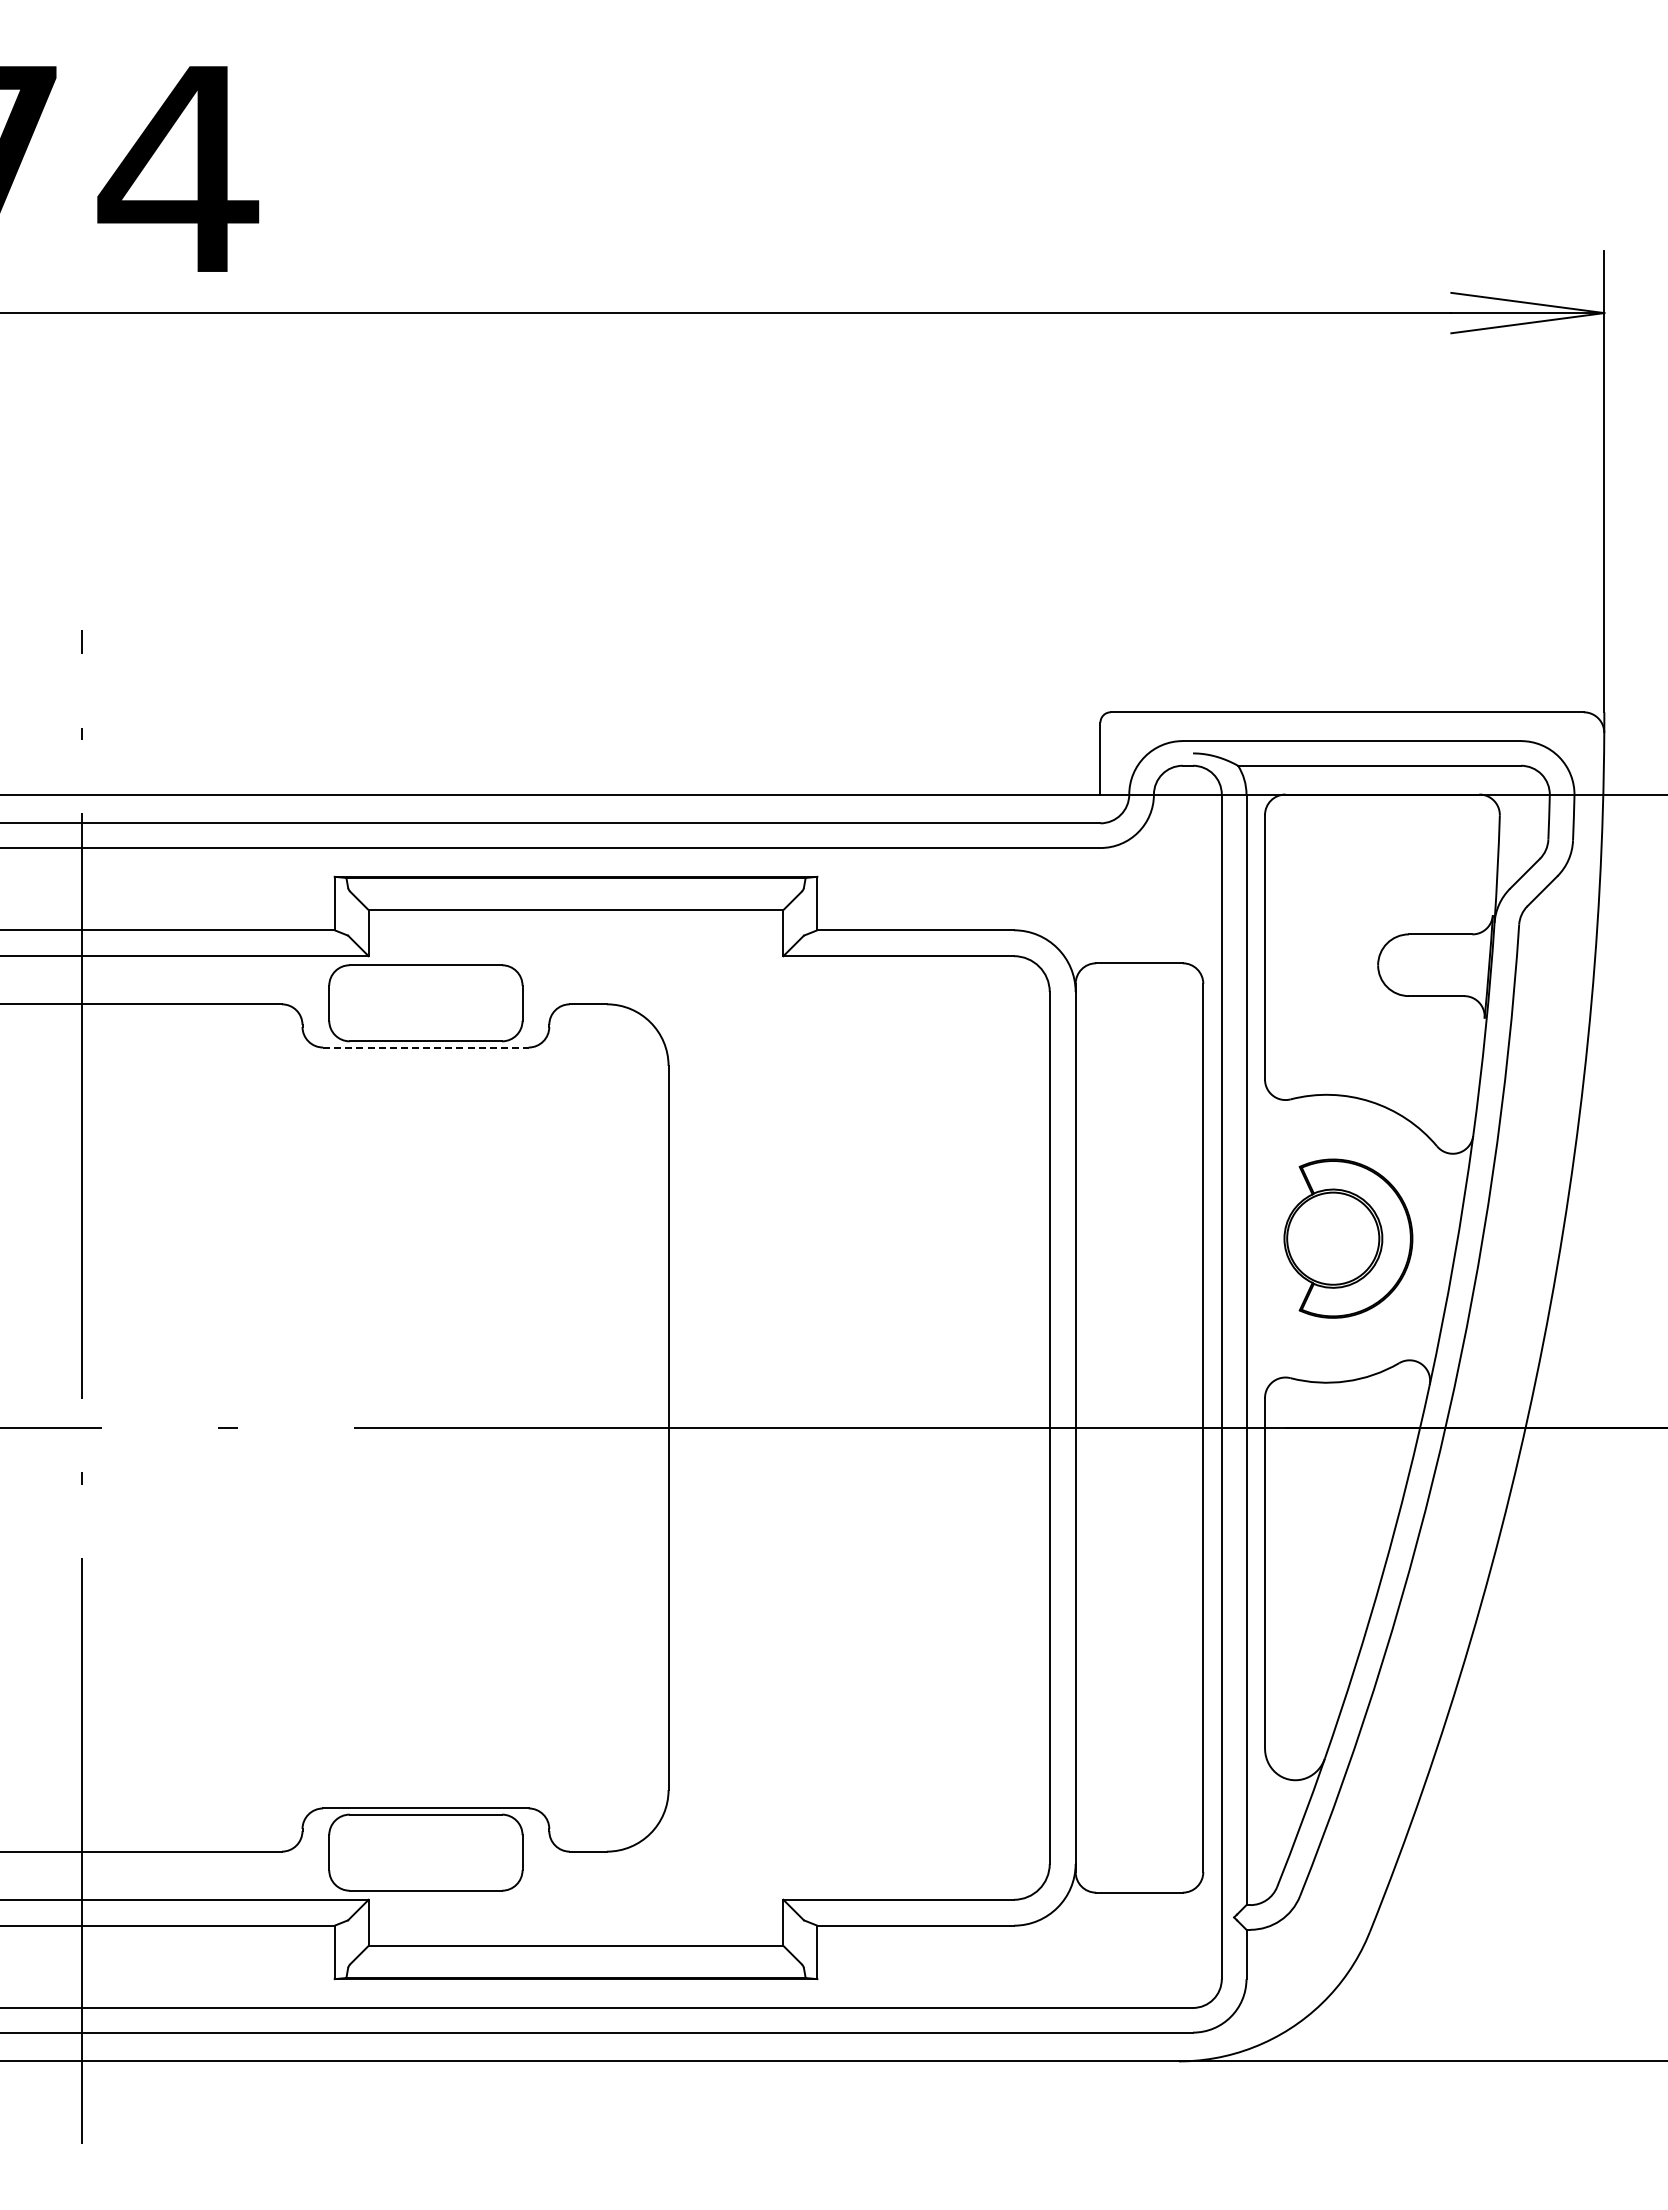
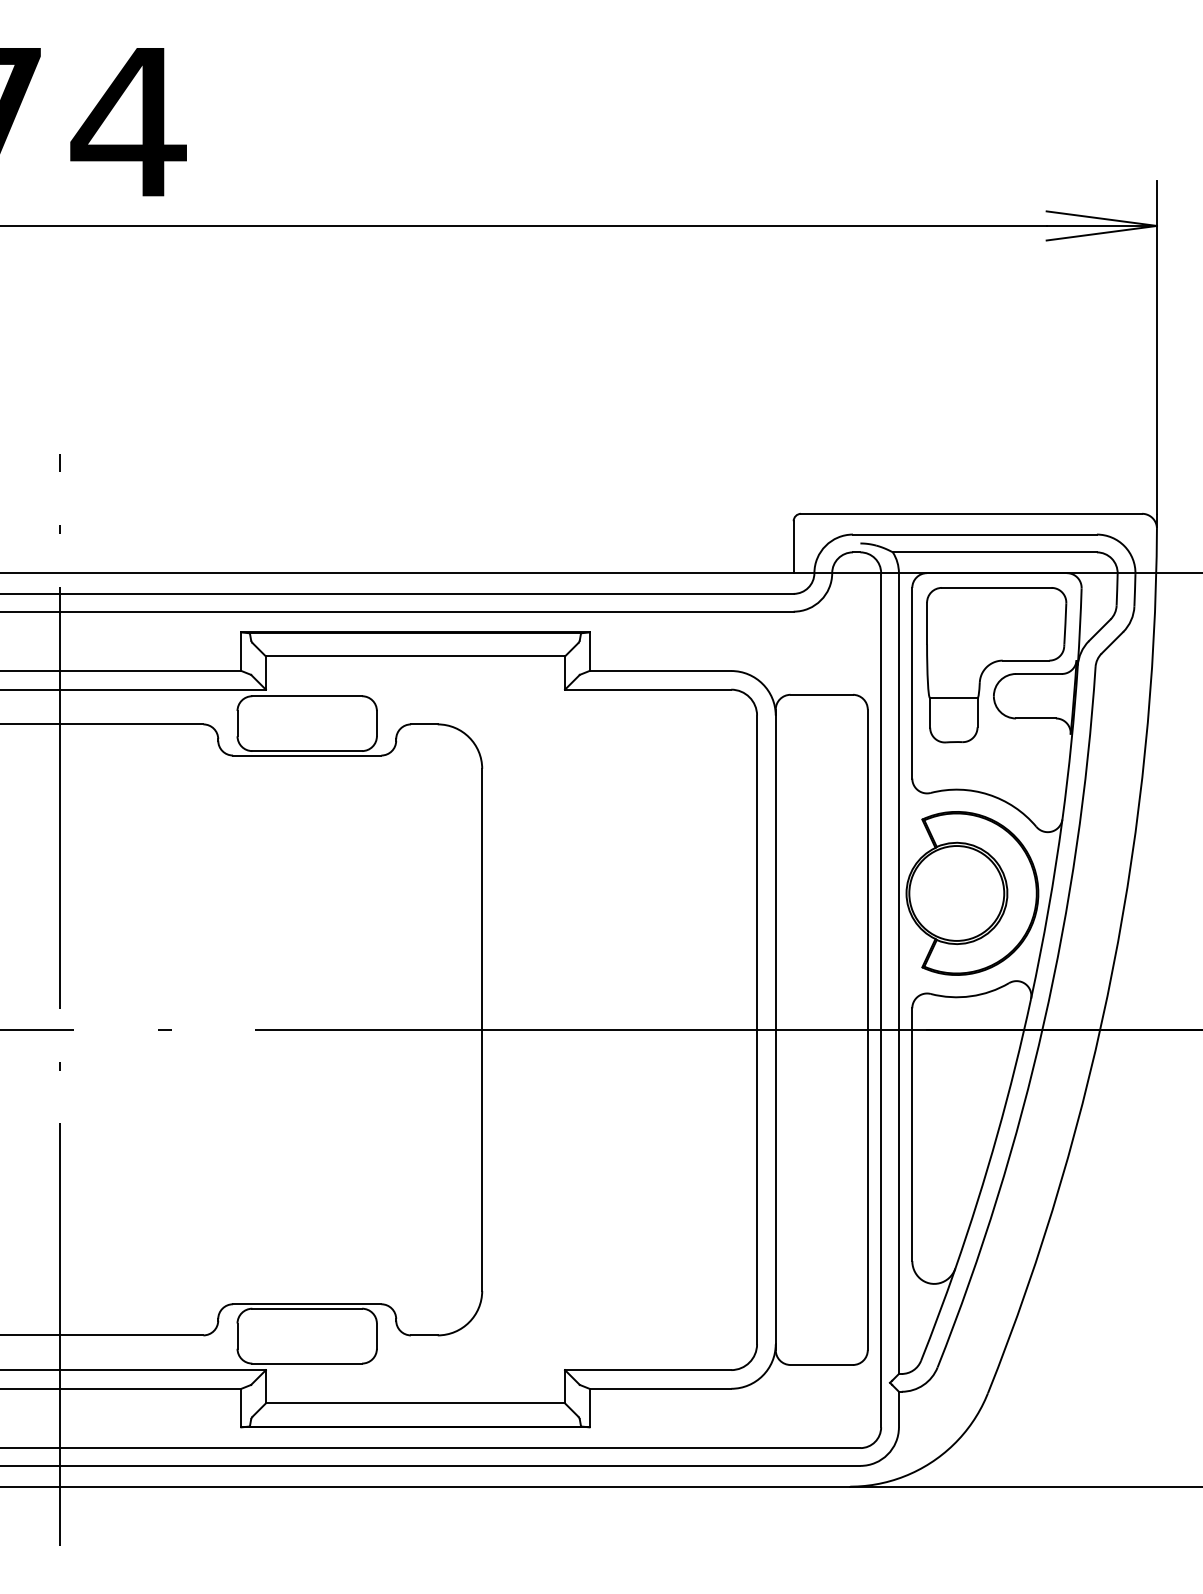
part: (1381, 922) -> (996, 665), added
line: (425, 1047) -> (306, 755), dashed -> solid
part: (1348, 1238) -> (972, 893), size x1.43

